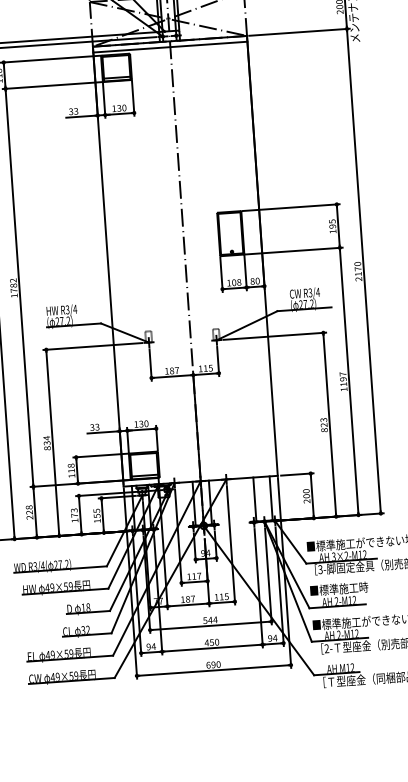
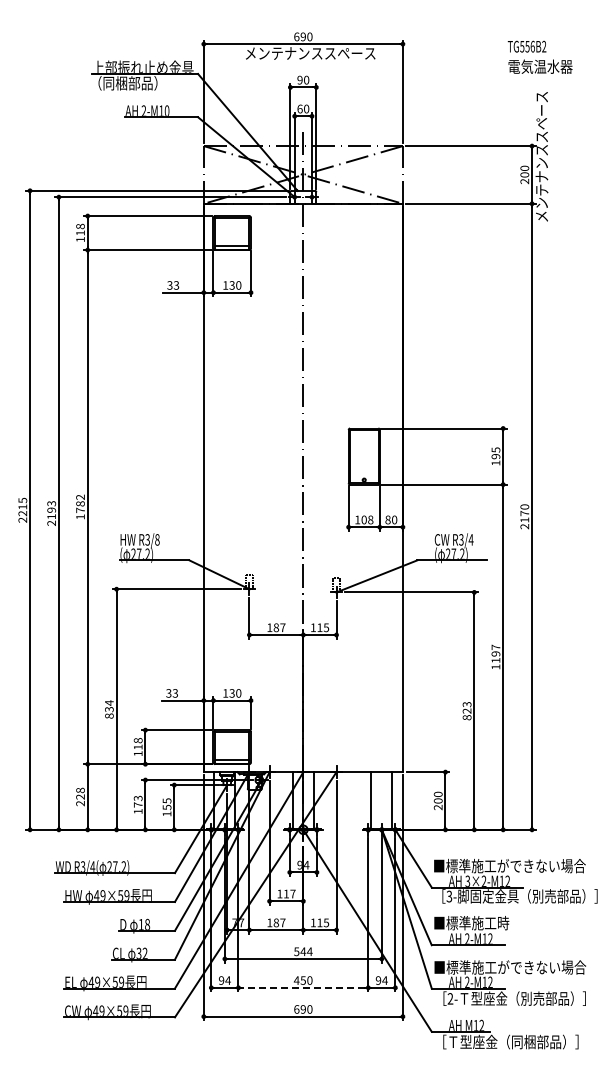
line: (169, 47) -> (302, 211), removed
text: (74, 309) -> (156, 539), R3/4 -> R3/8
line: (211, 647) -> (302, 987), solid -> dashed

